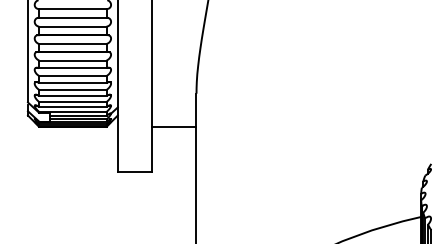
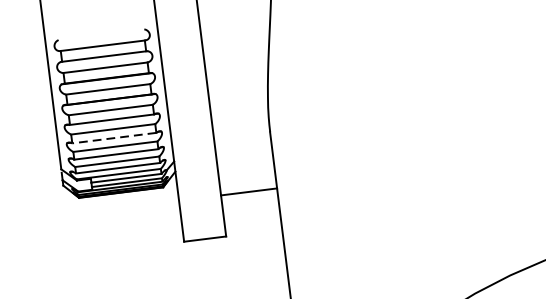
line: (72, 83) -> (113, 138), solid -> dashed
line: (173, 126) -> (248, 191), moved

